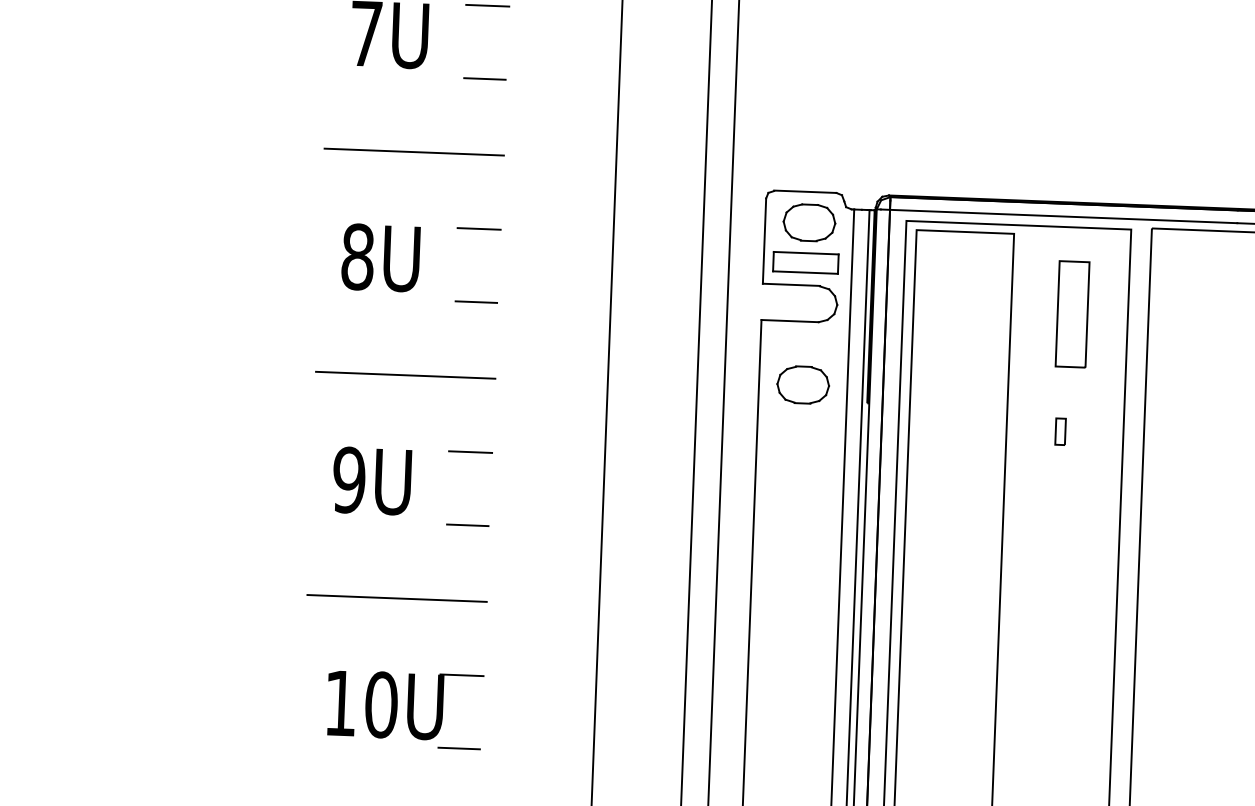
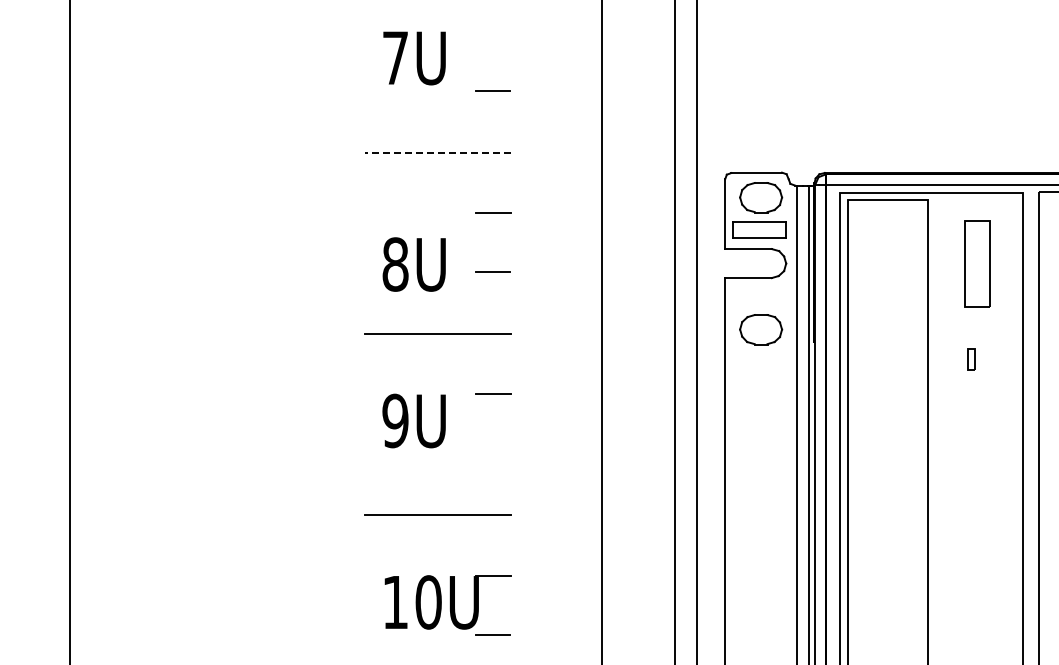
line: (486, 5) -> (492, 31), removed
line: (414, 151) -> (438, 152), solid -> dashed
text: (379, 257) -> (413, 264), moved
line: (466, 524) -> (492, 453), removed

